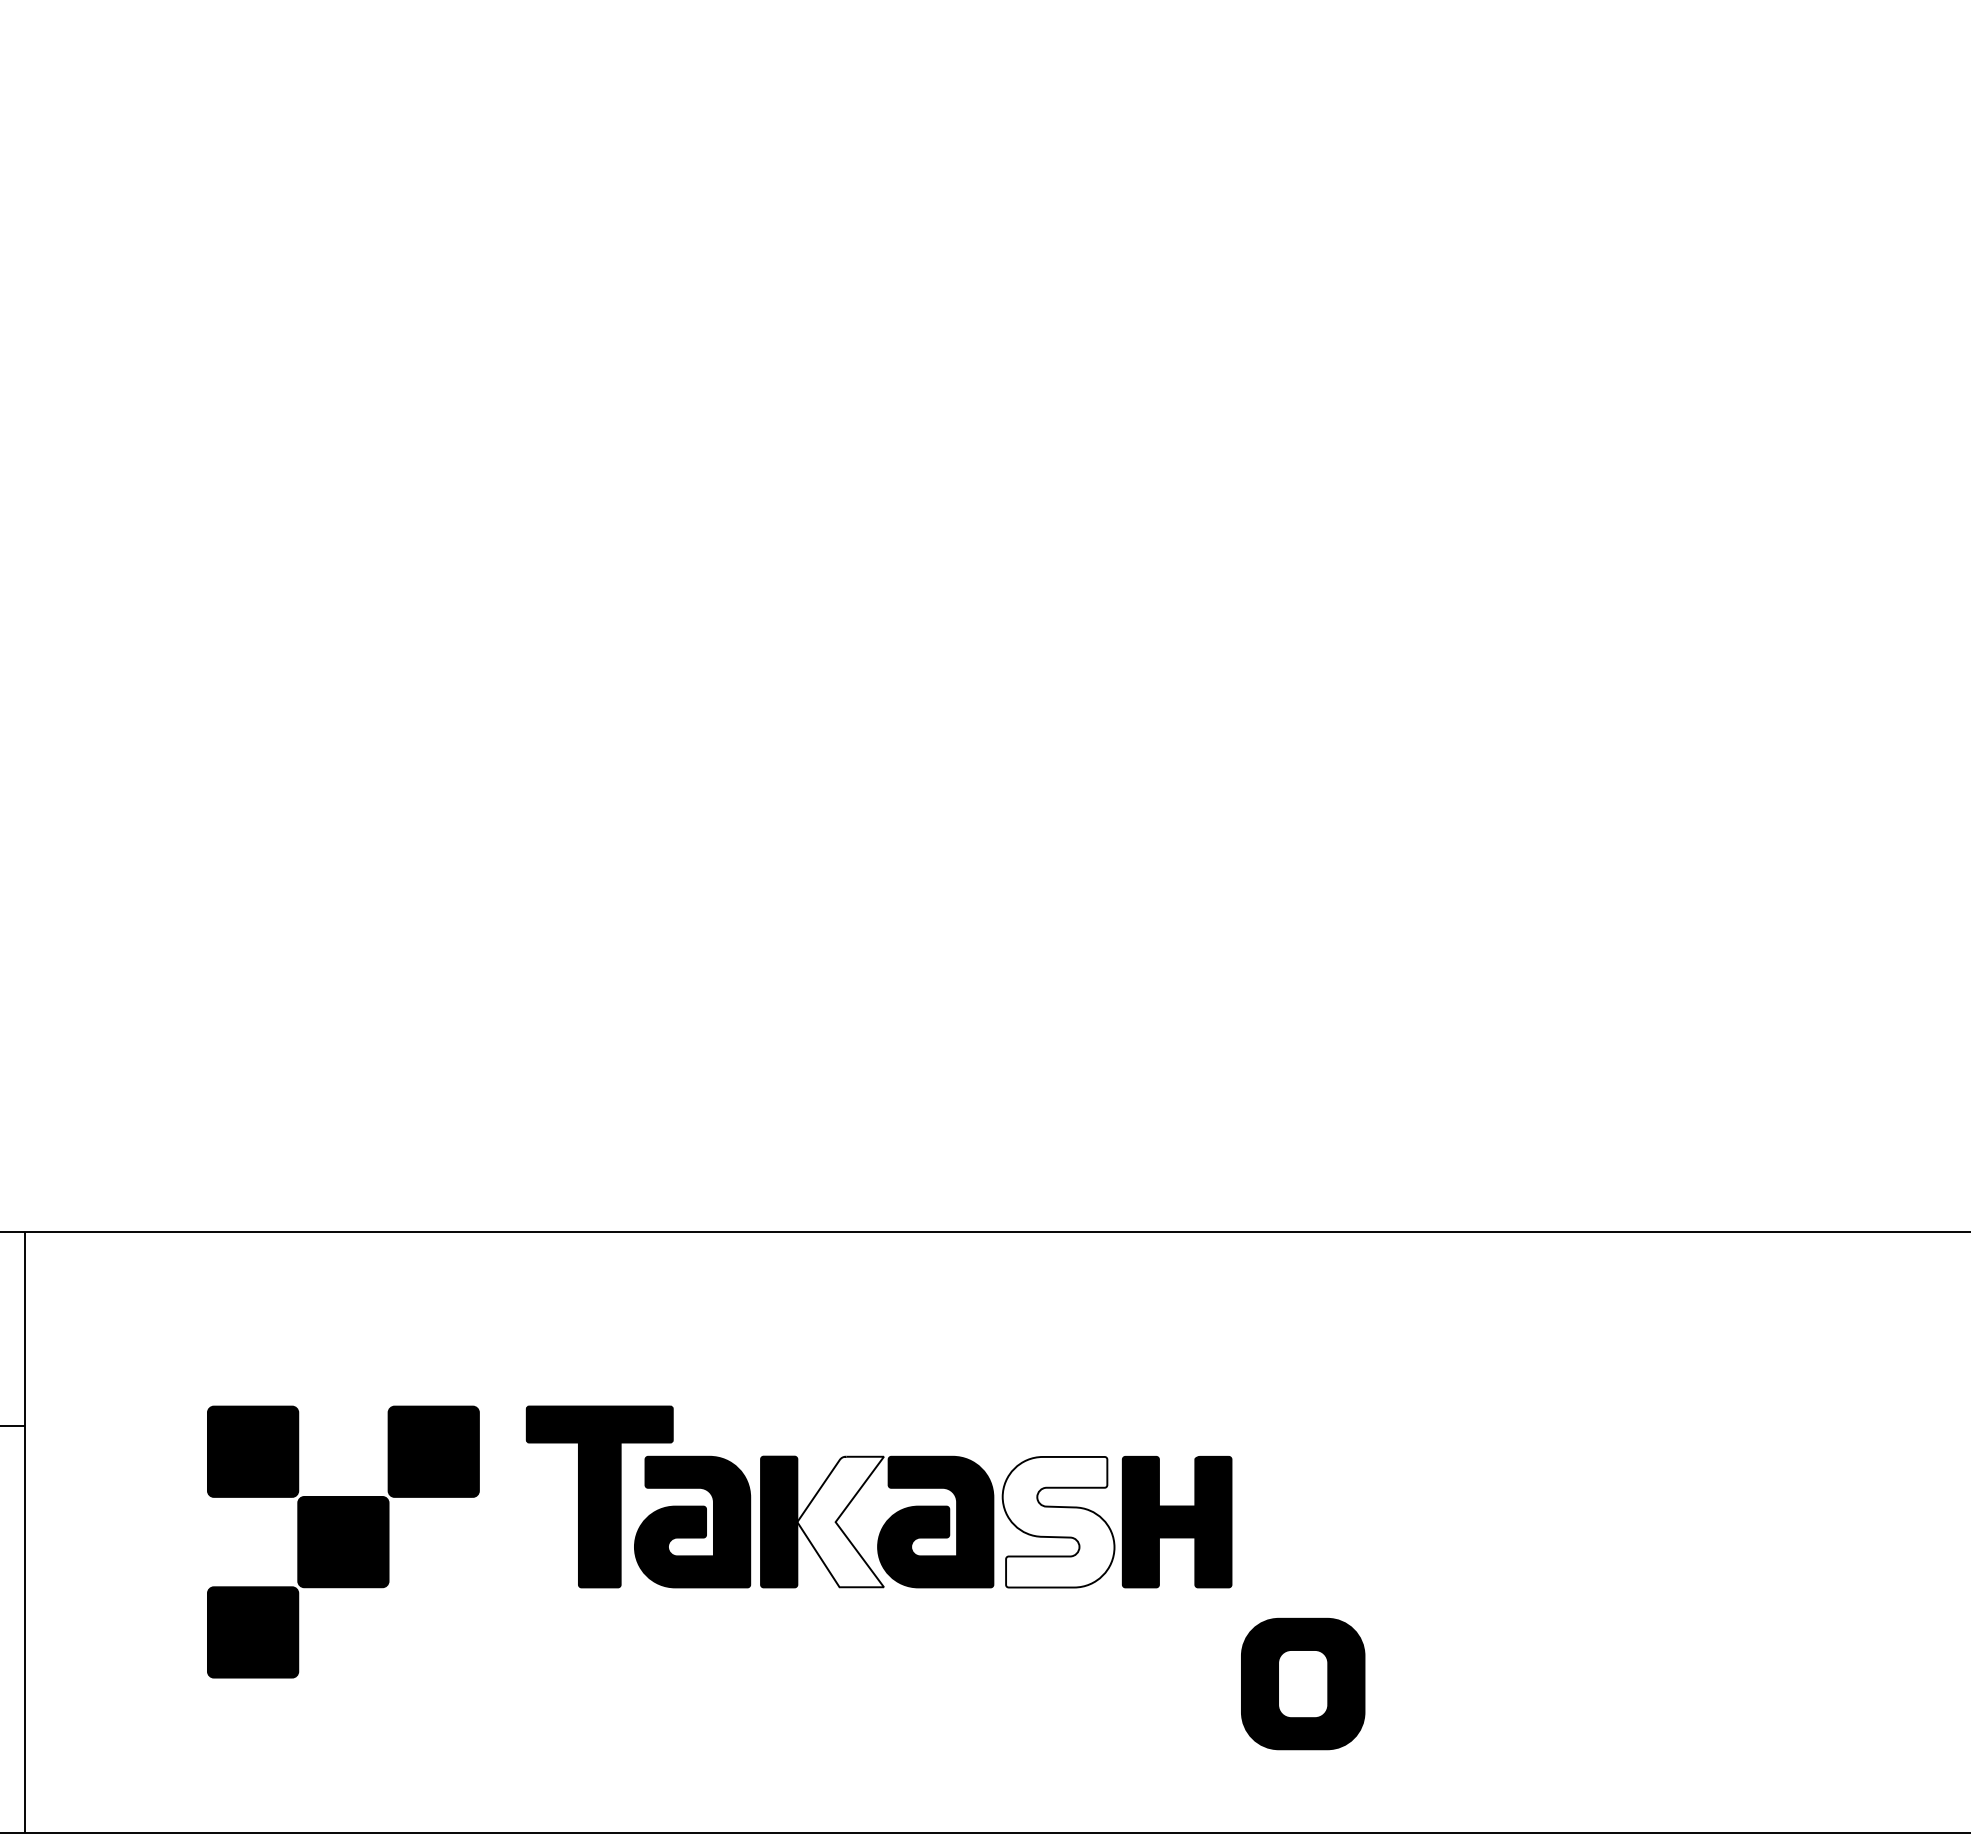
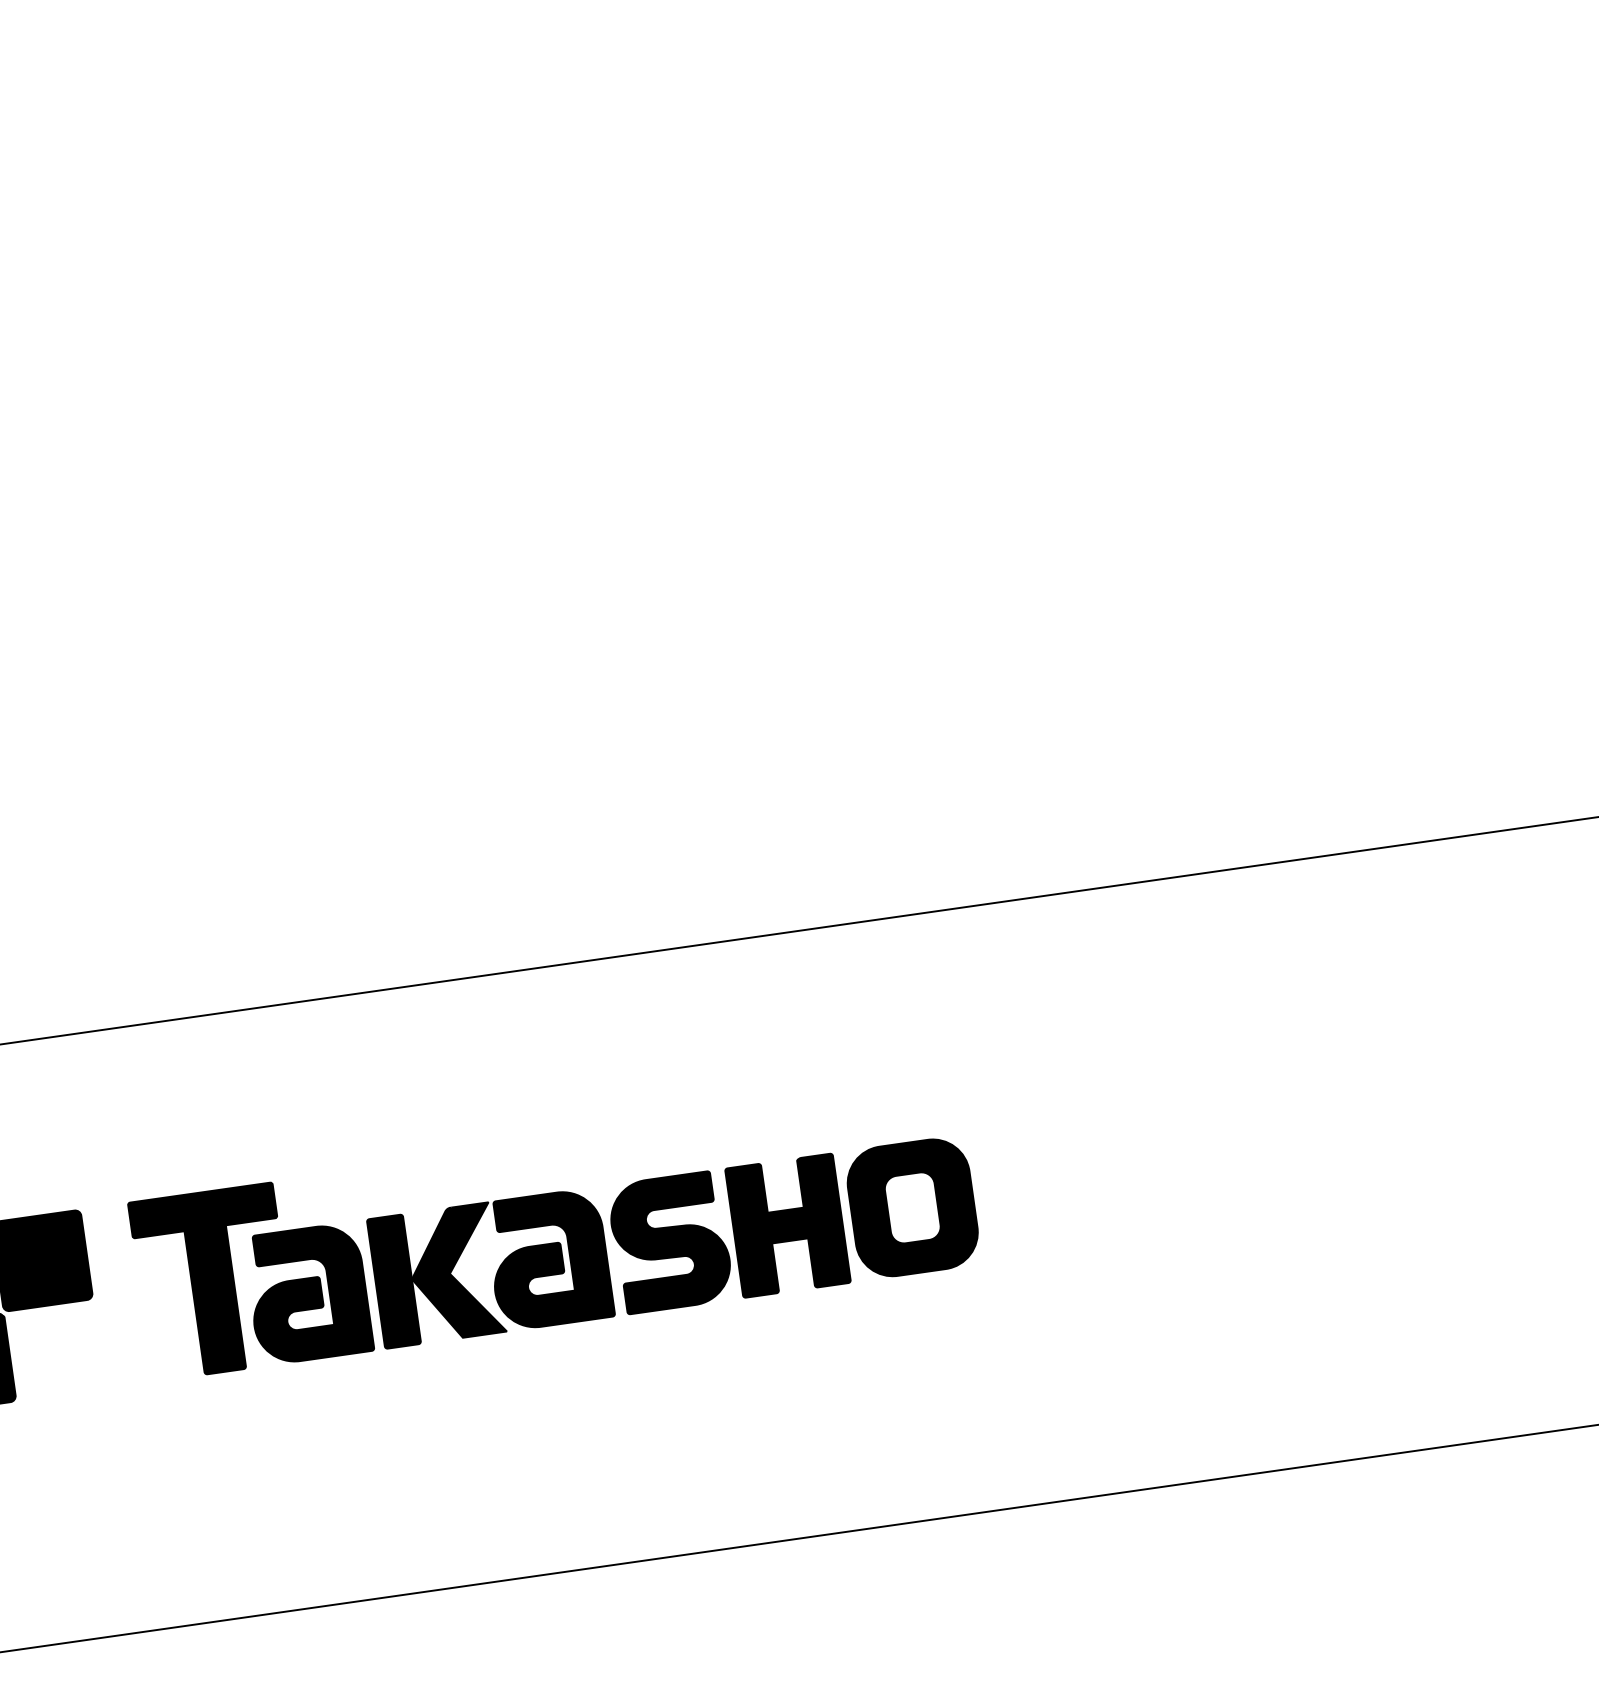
fill: (840, 1521) -> (454, 1272), added
fill: (1058, 1521) -> (670, 1241), added
part: (1303, 1683) -> (913, 1207), moved

